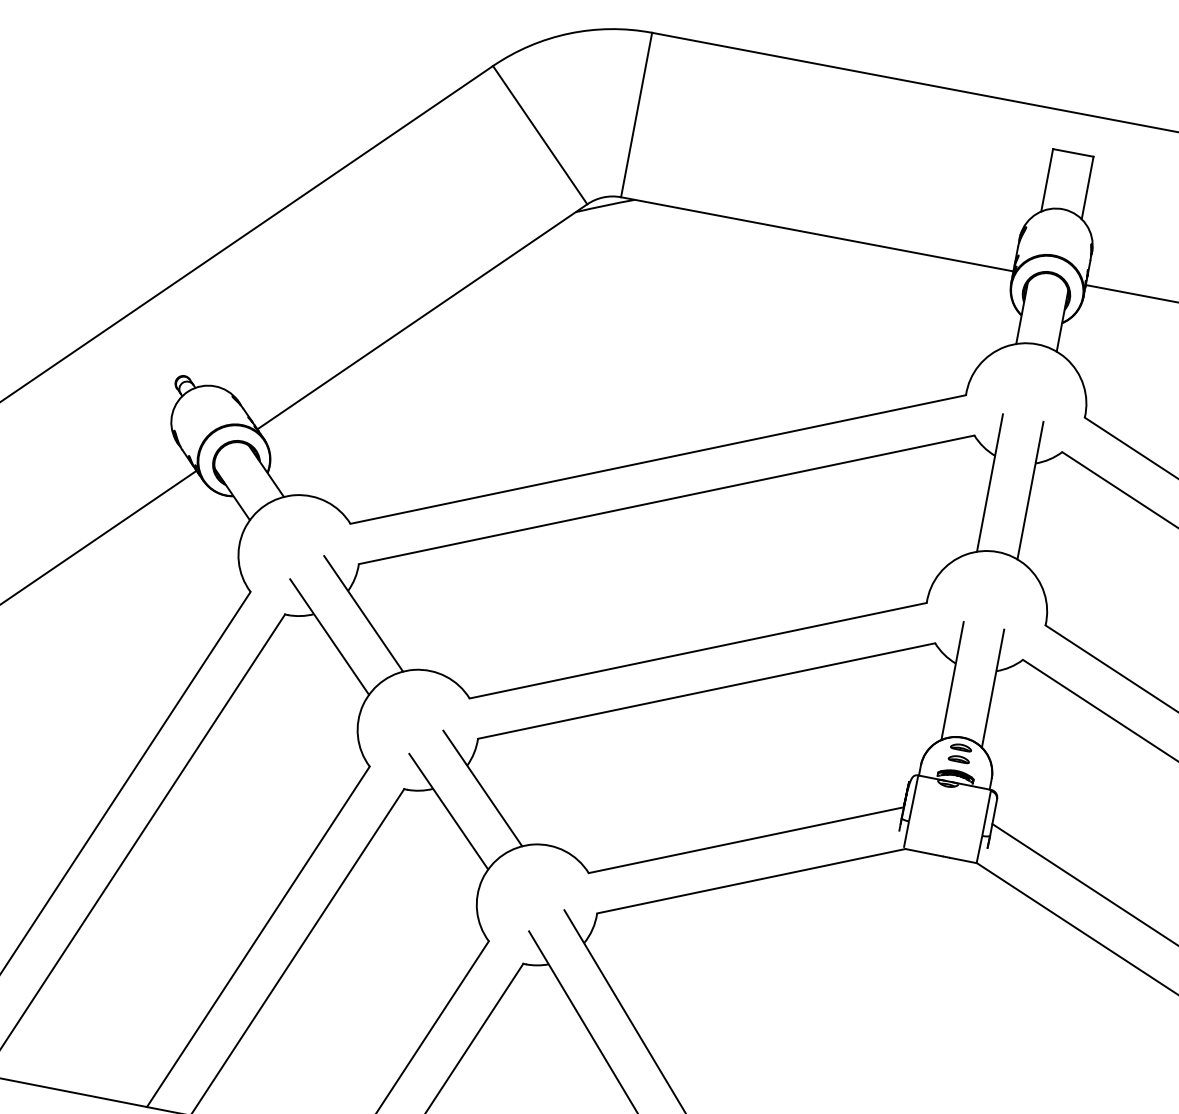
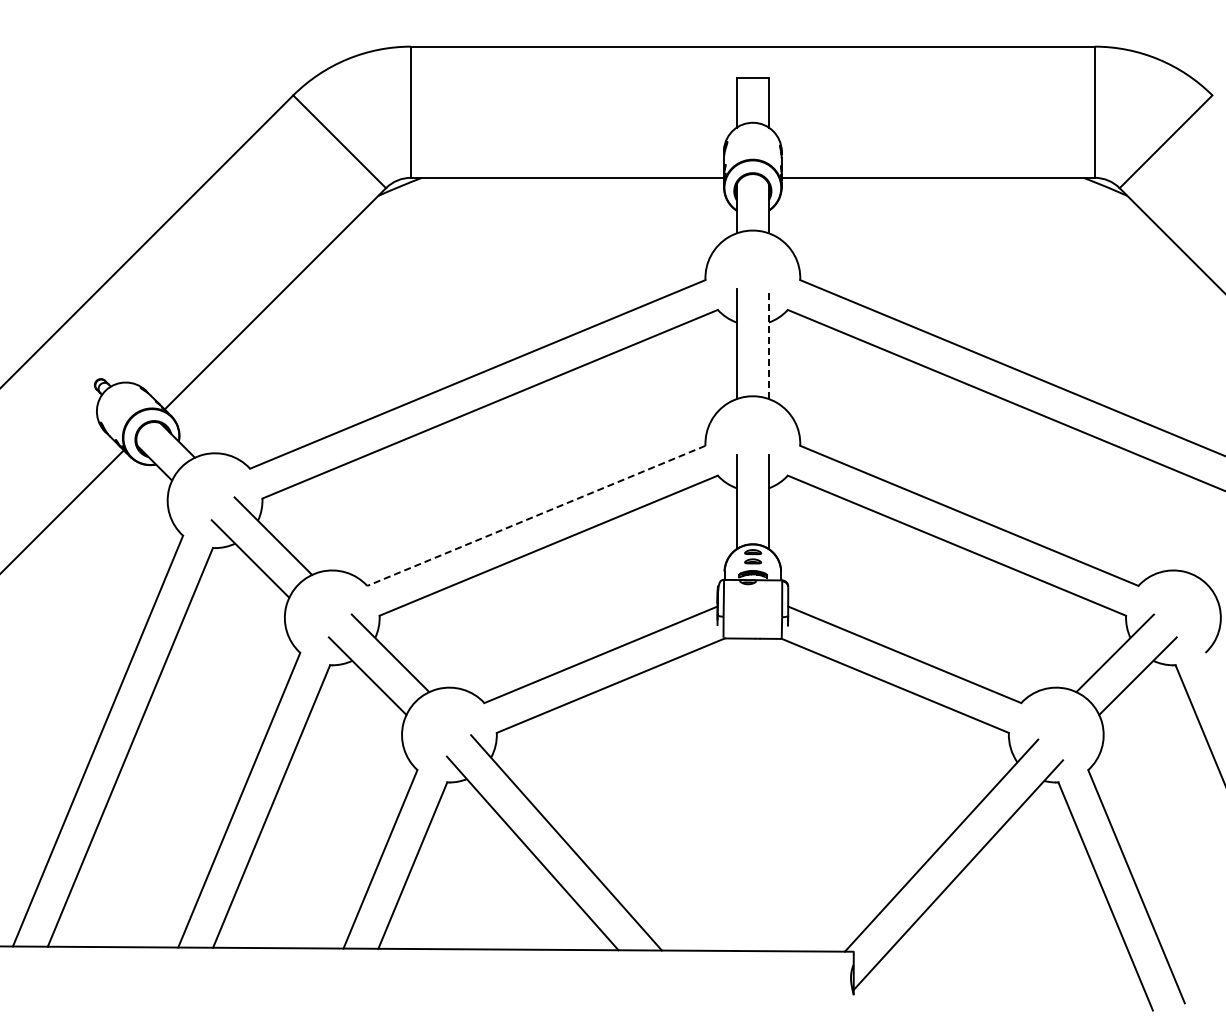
line: (1031, 491) -> (769, 344), solid -> dashed
line: (696, 651) -> (535, 516), solid -> dashed

